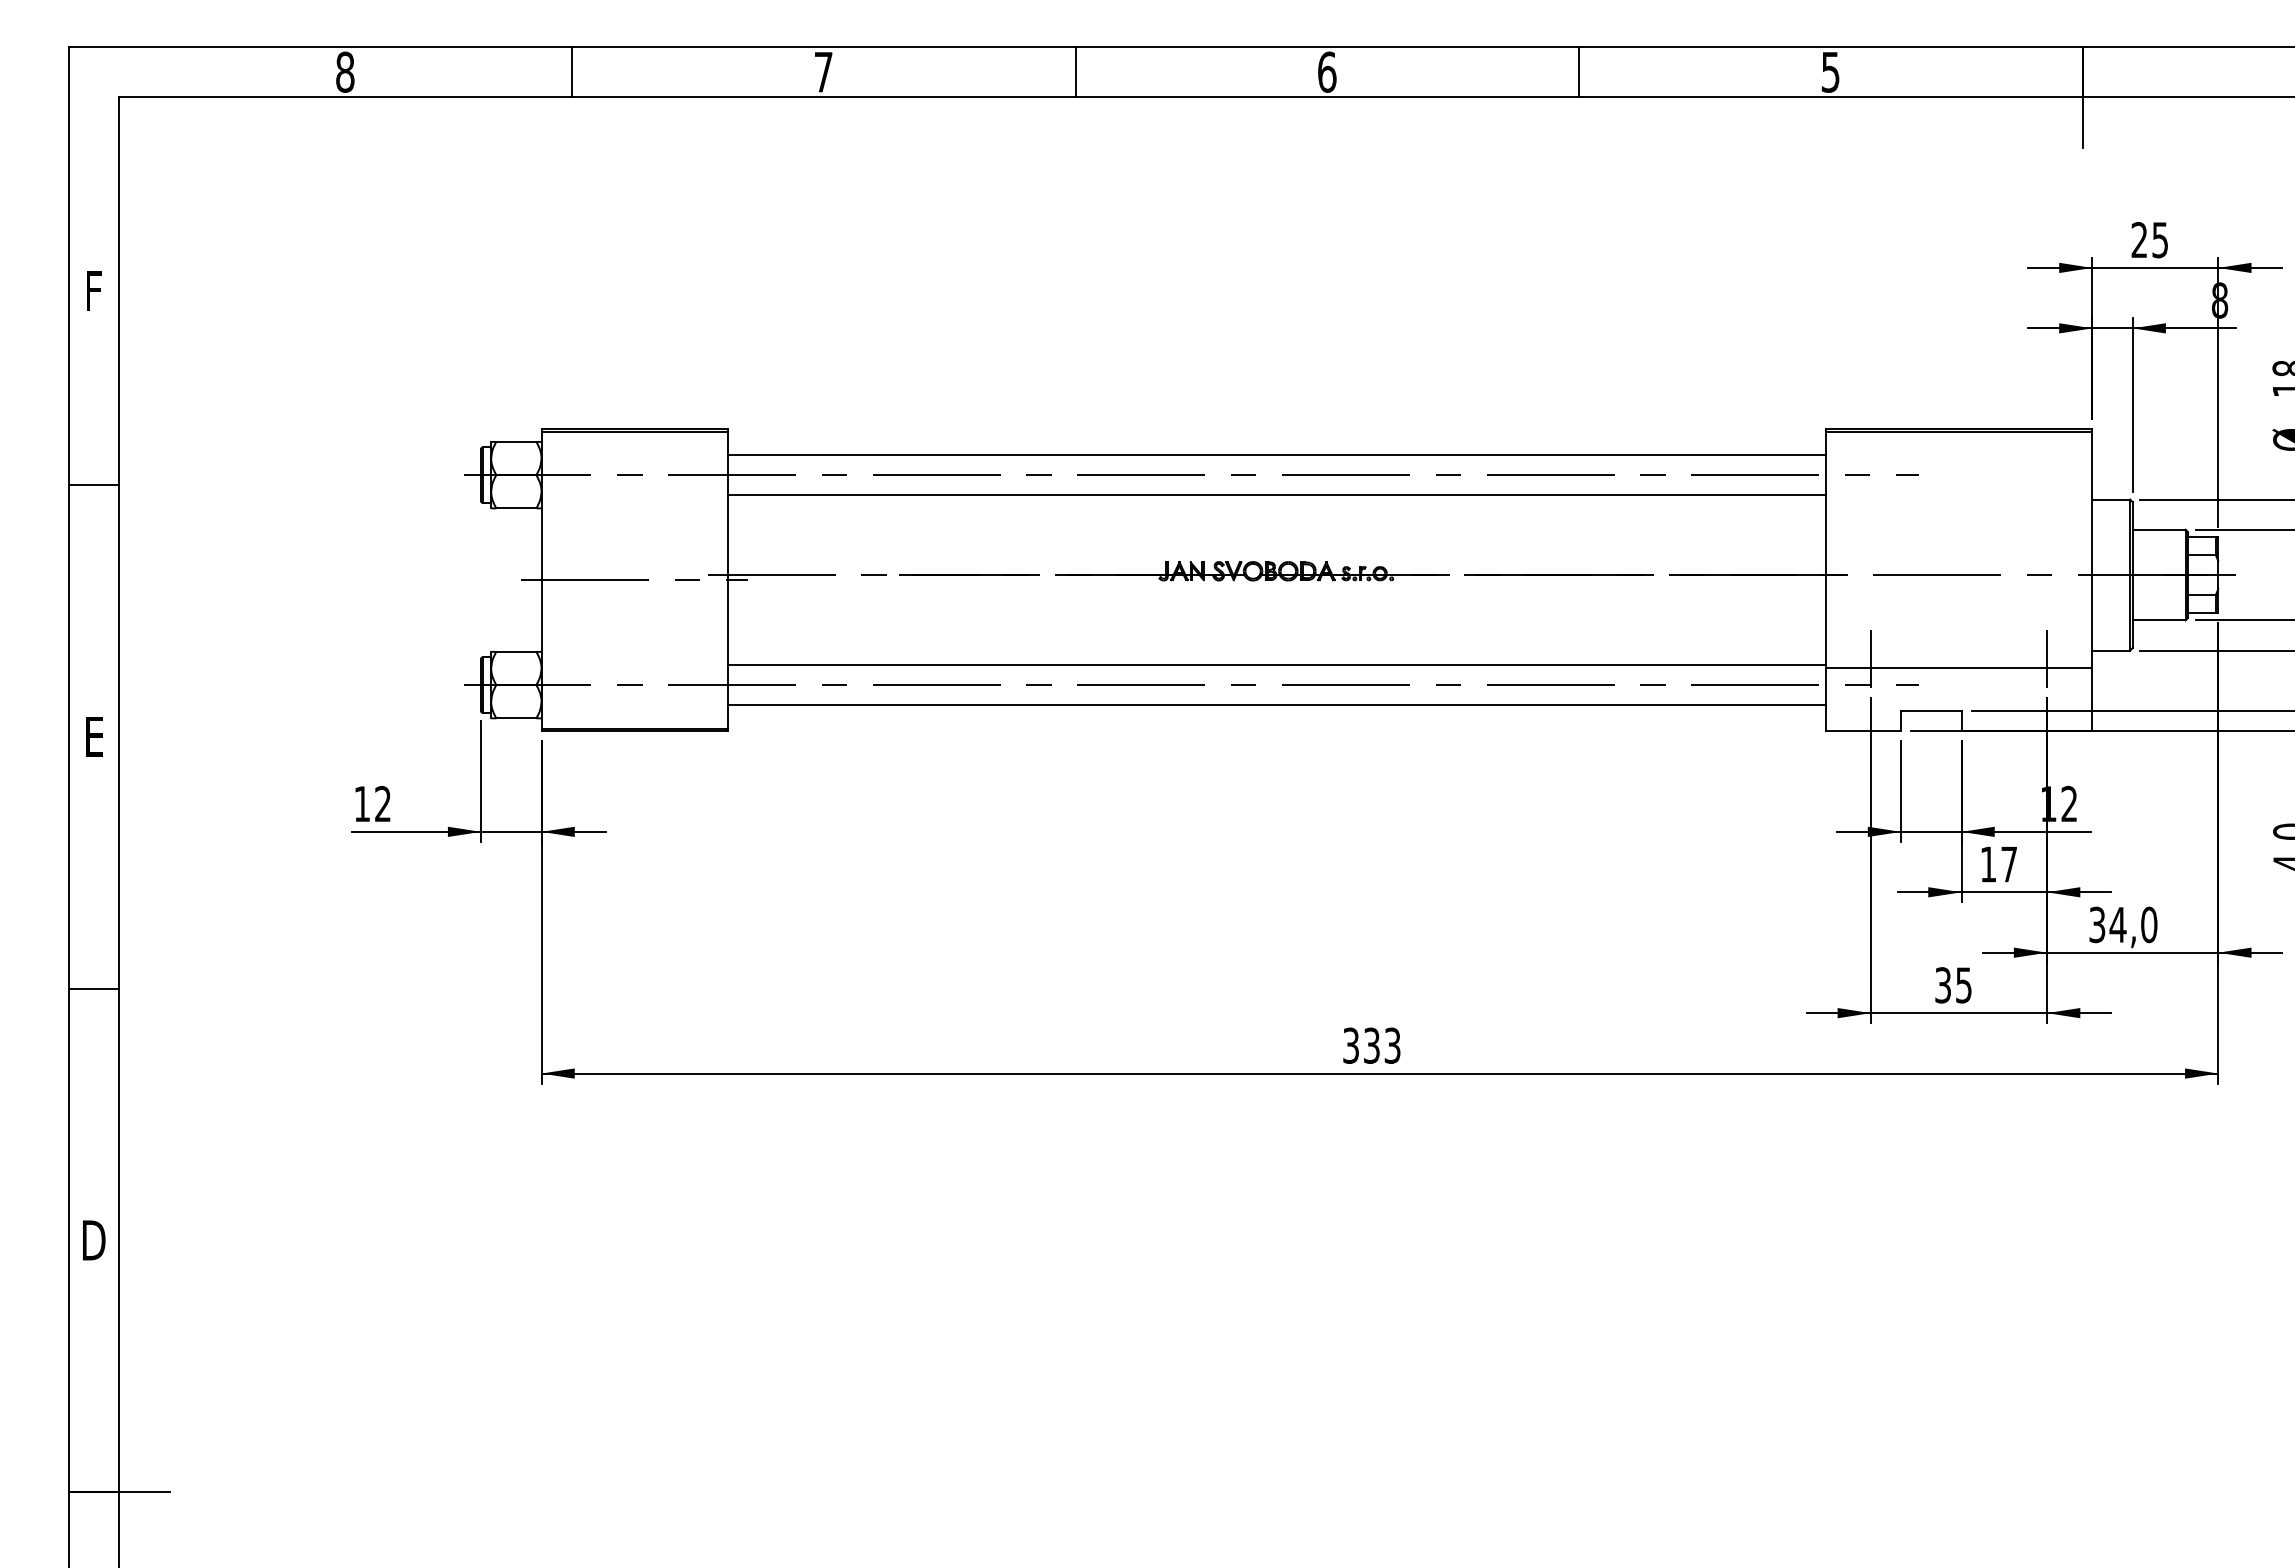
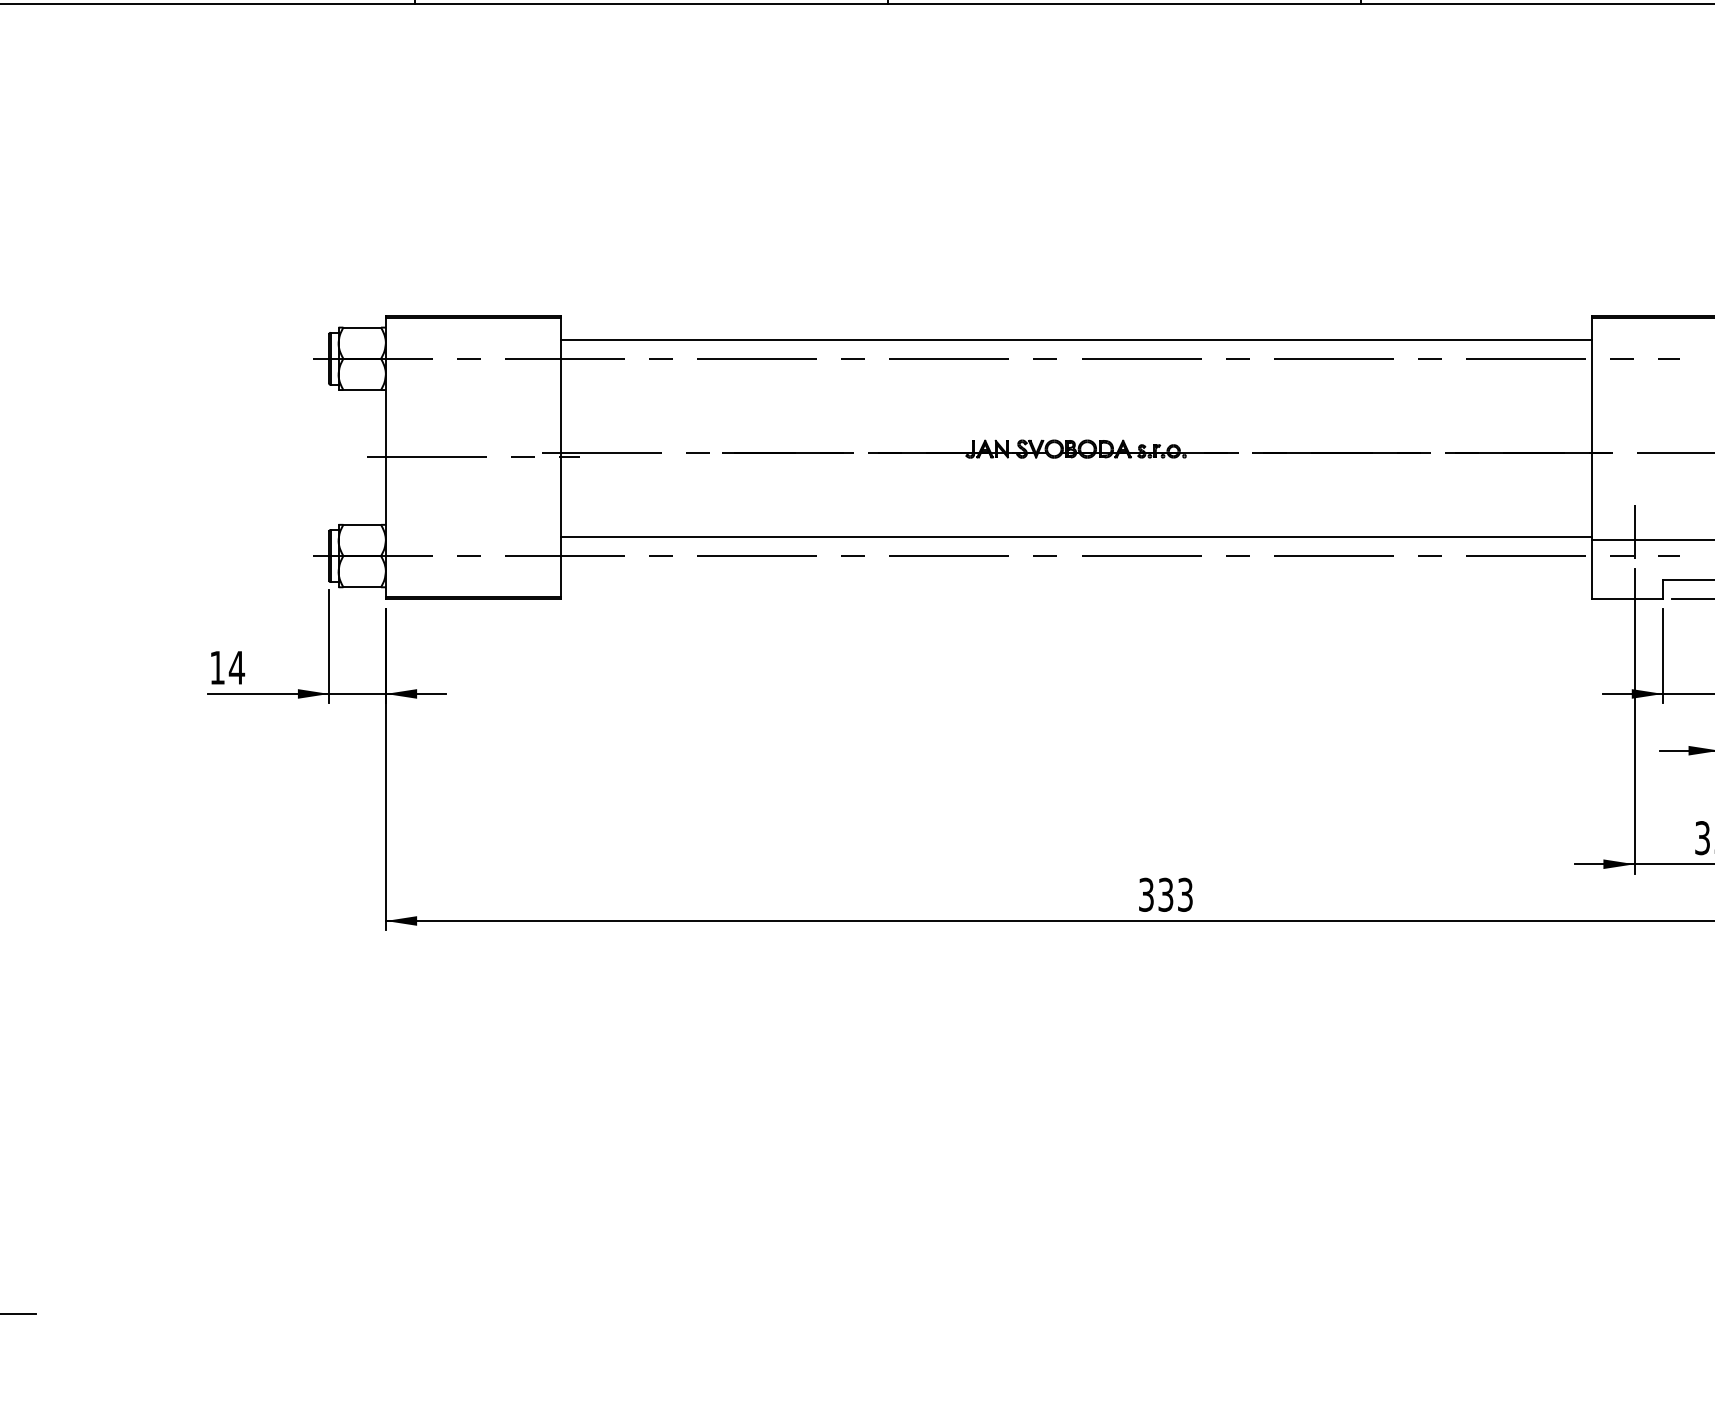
line: (1276, 495) -> (1076, 377), removed
line: (1276, 705) -> (1076, 575), removed
text: (382, 803) -> (236, 667), 12 -> 14

